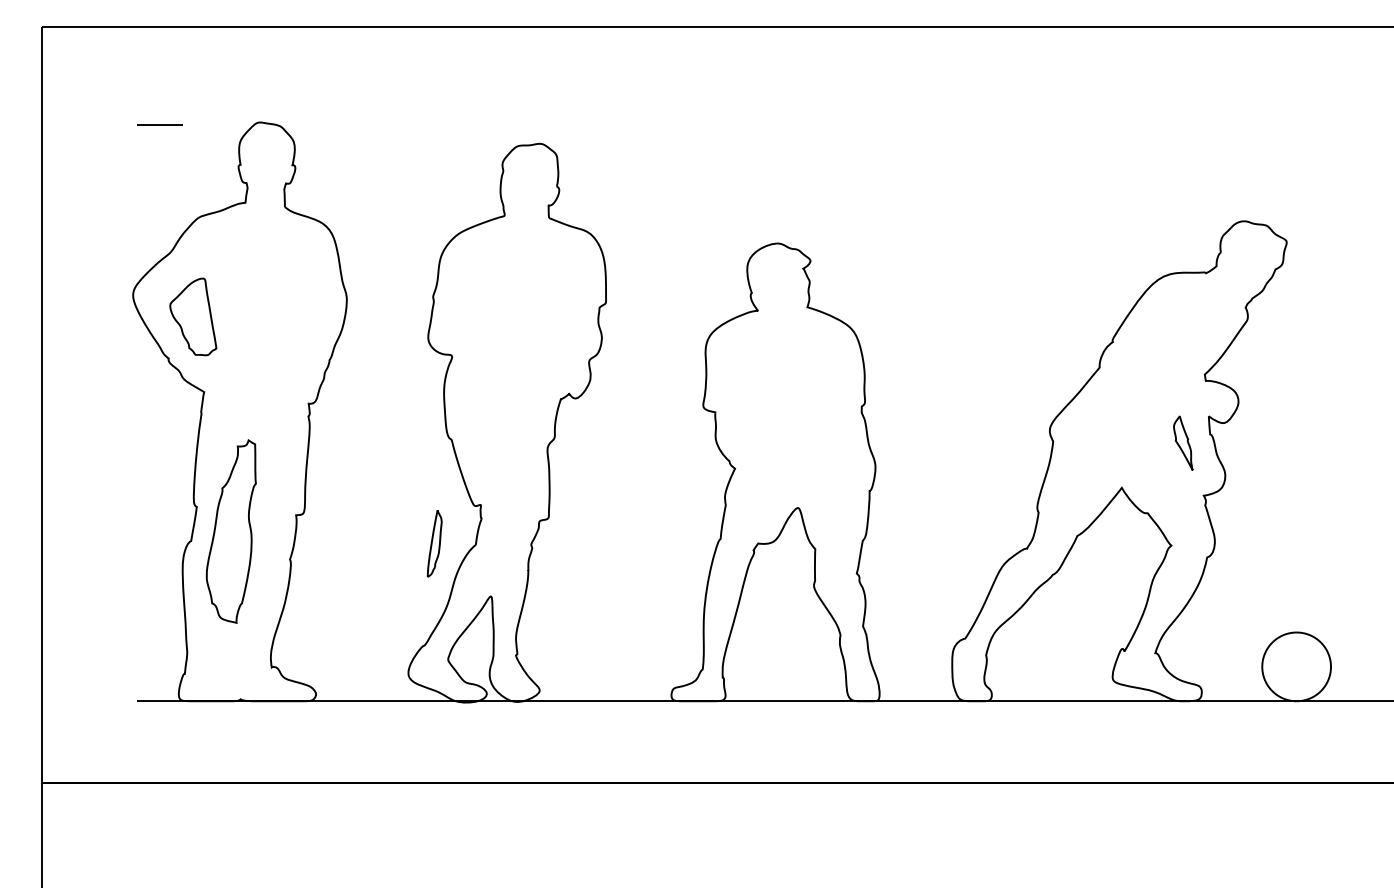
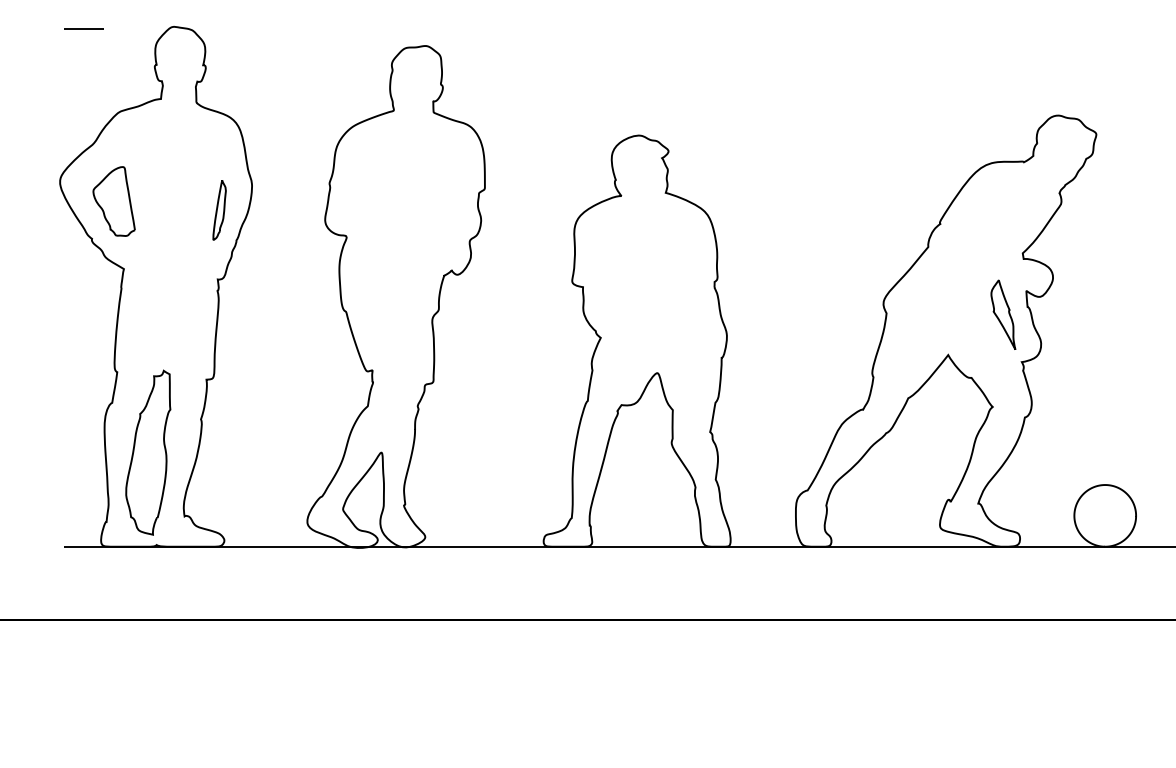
part: (1183, 443) -> (1003, 315), size x1.43
part: (230, 531) -> (147, 452), moved
part: (434, 543) -> (219, 210), moved

